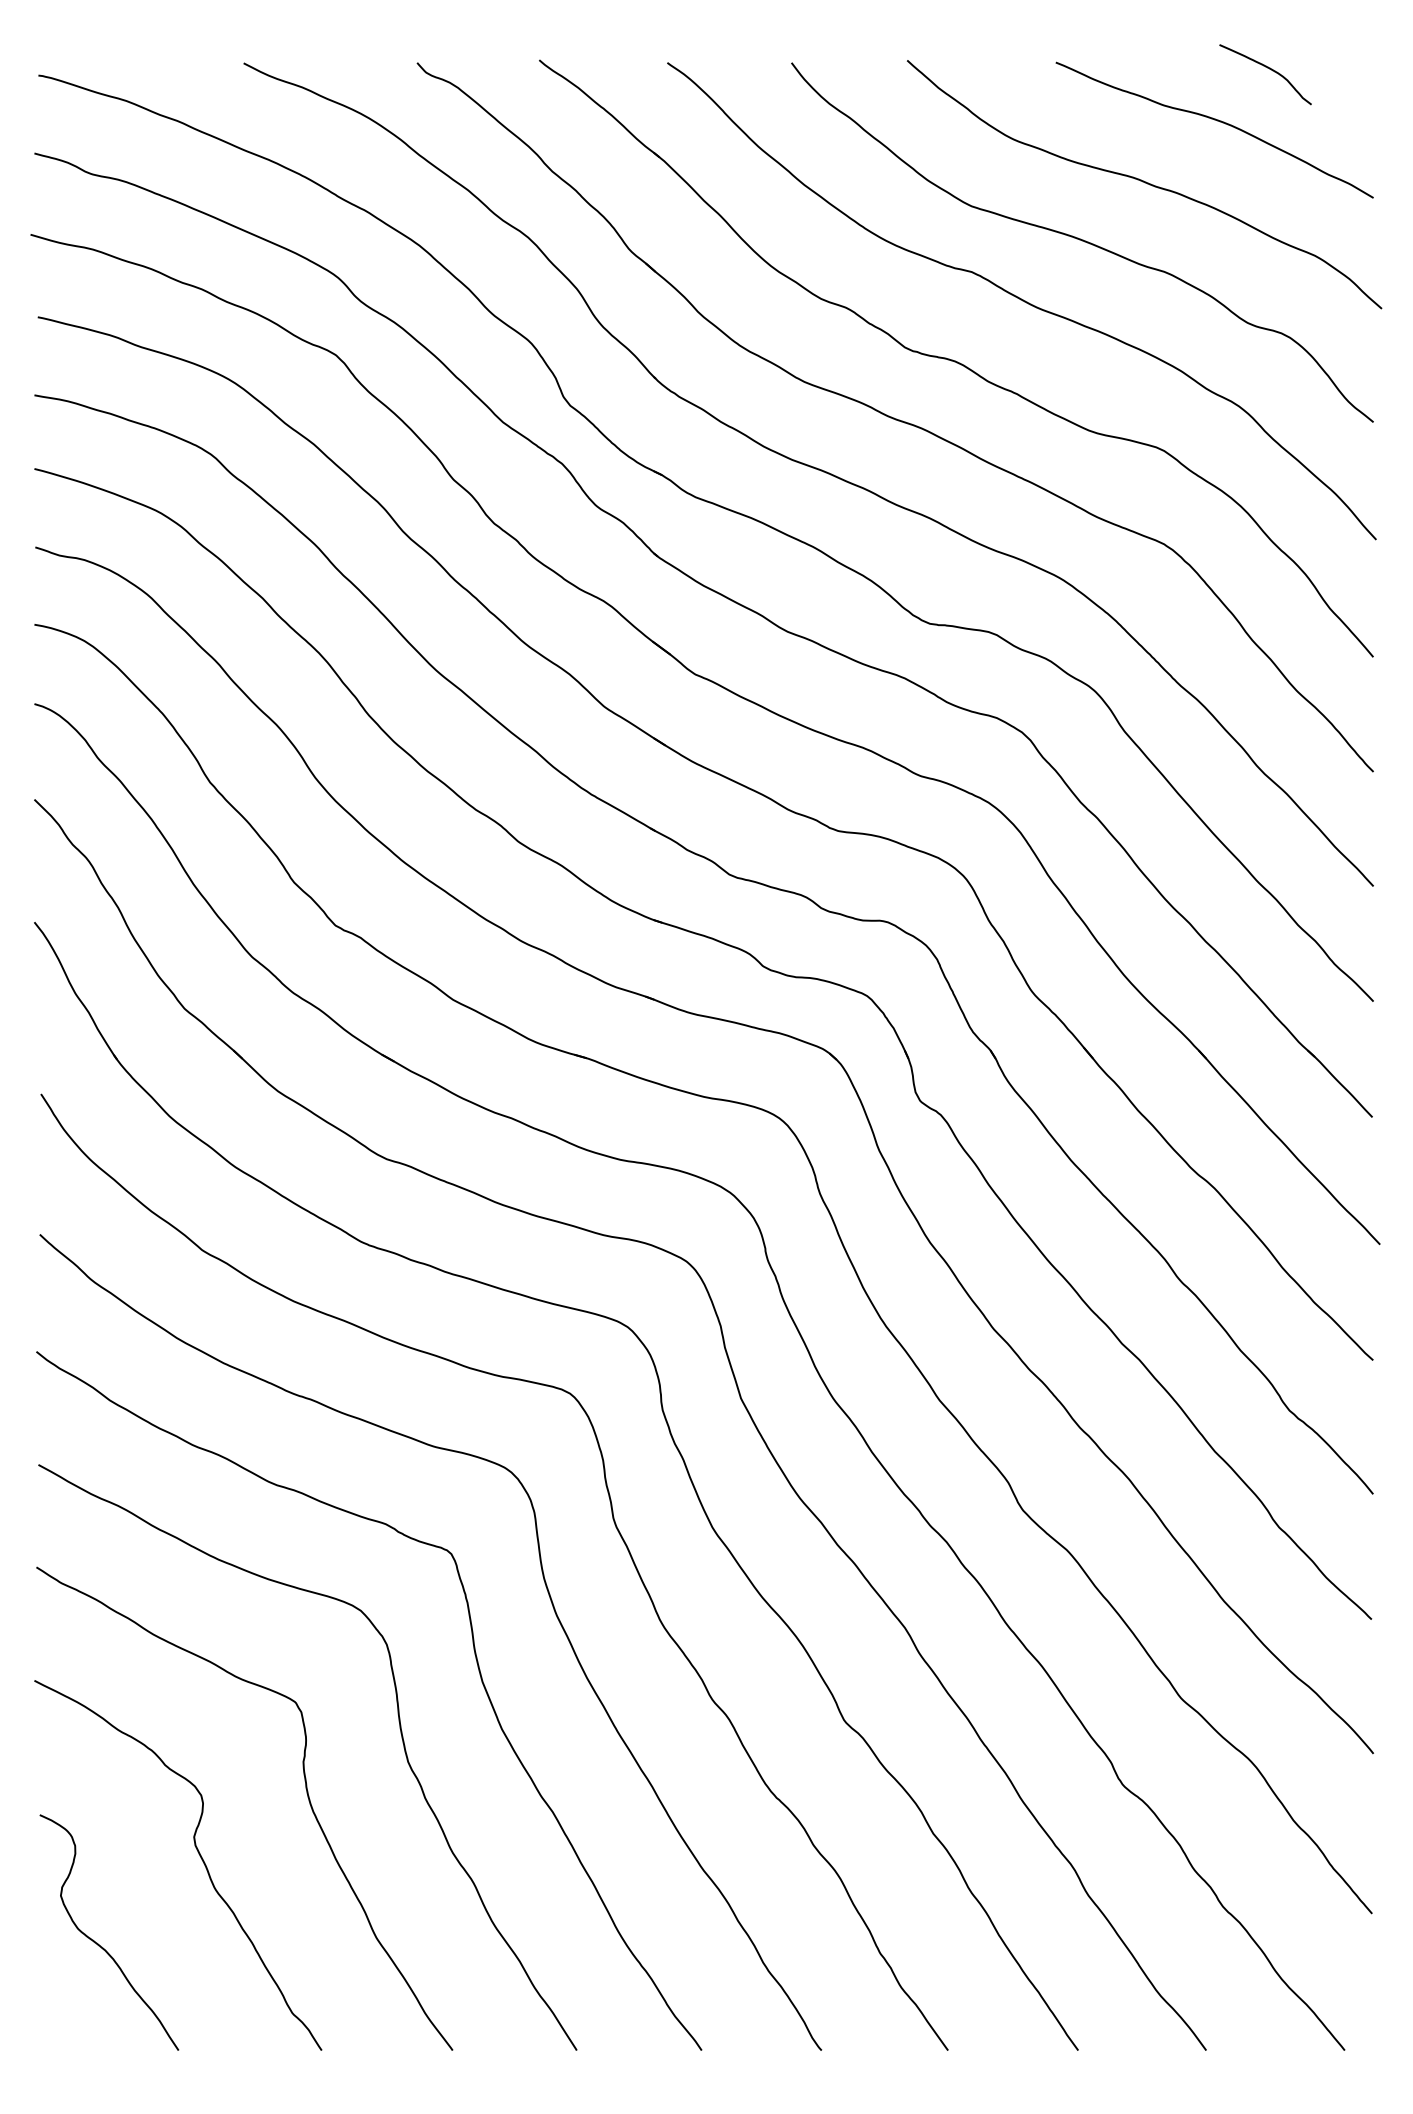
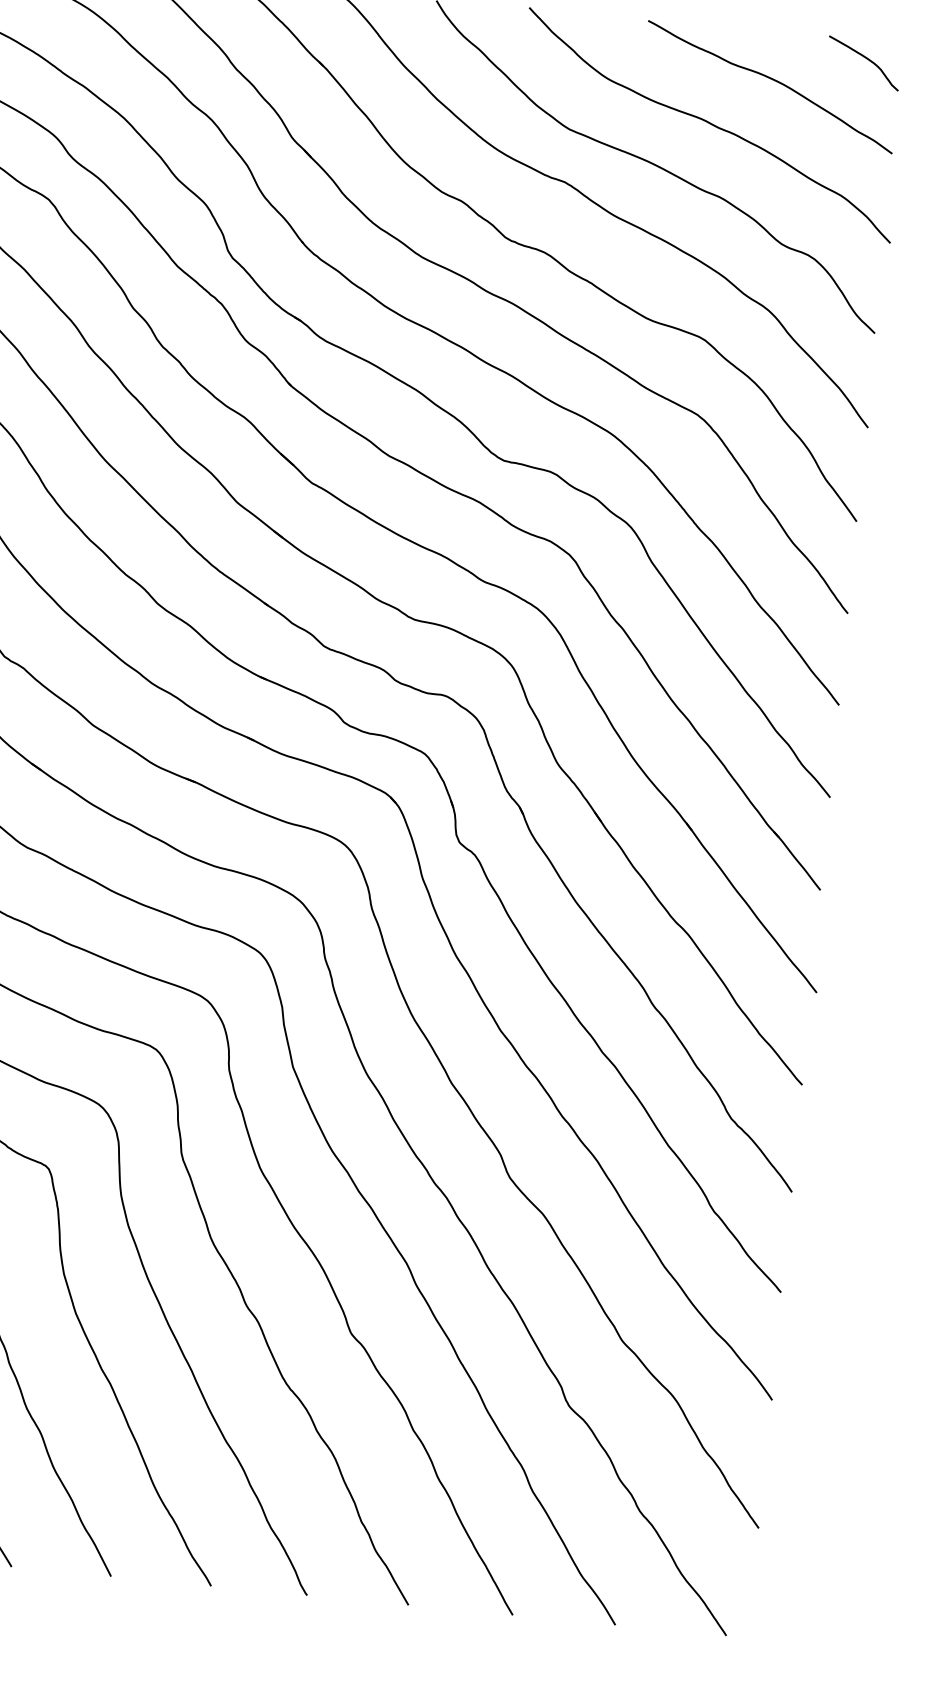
curve: (1267, 68) -> (865, 58), moved

